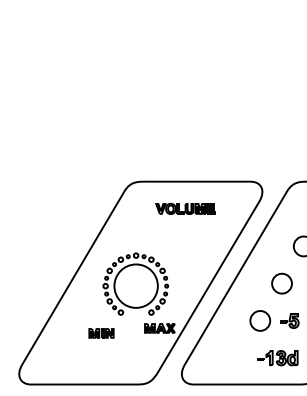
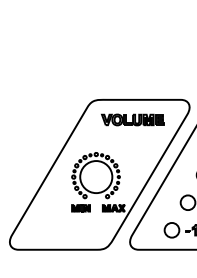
part: (184, 208) -> (132, 119), size x1.43
part: (101, 333) -> (81, 208), moved
part: (238, 357) -> (171, 229), added

